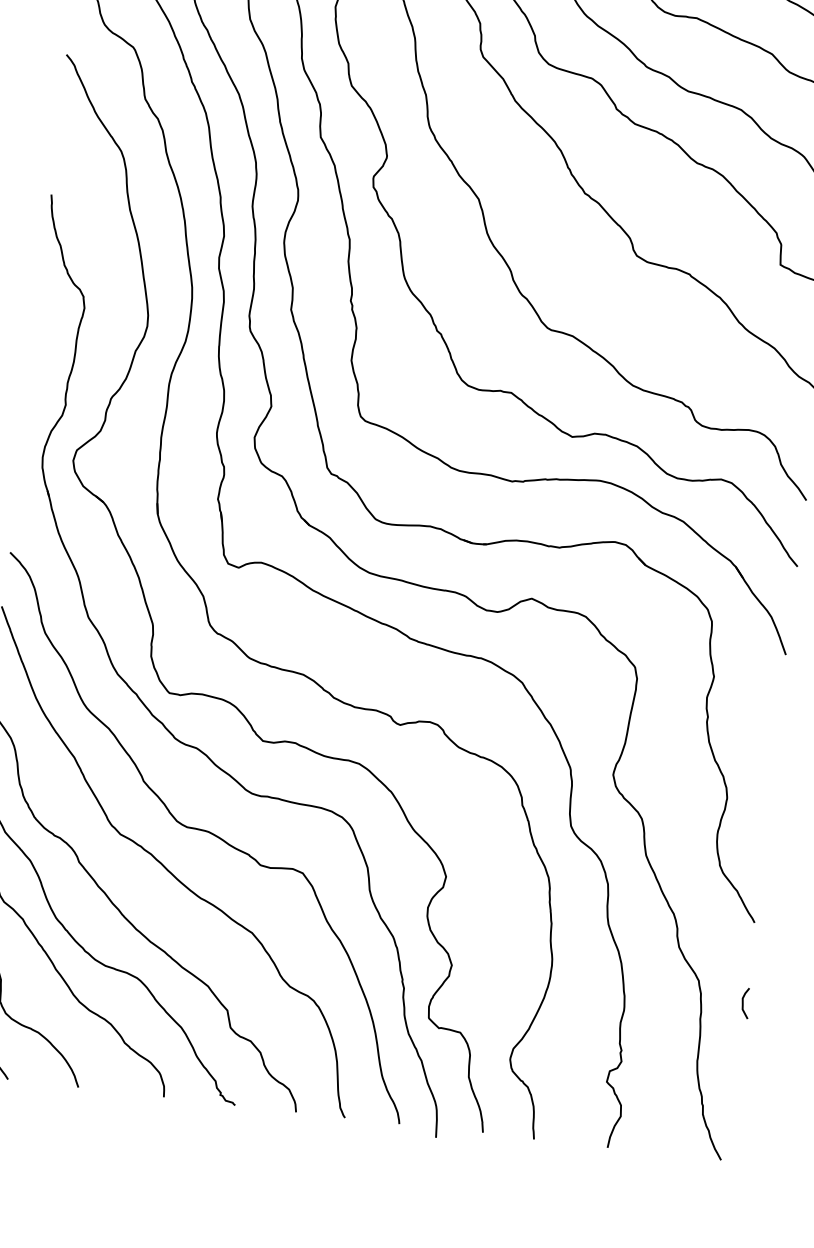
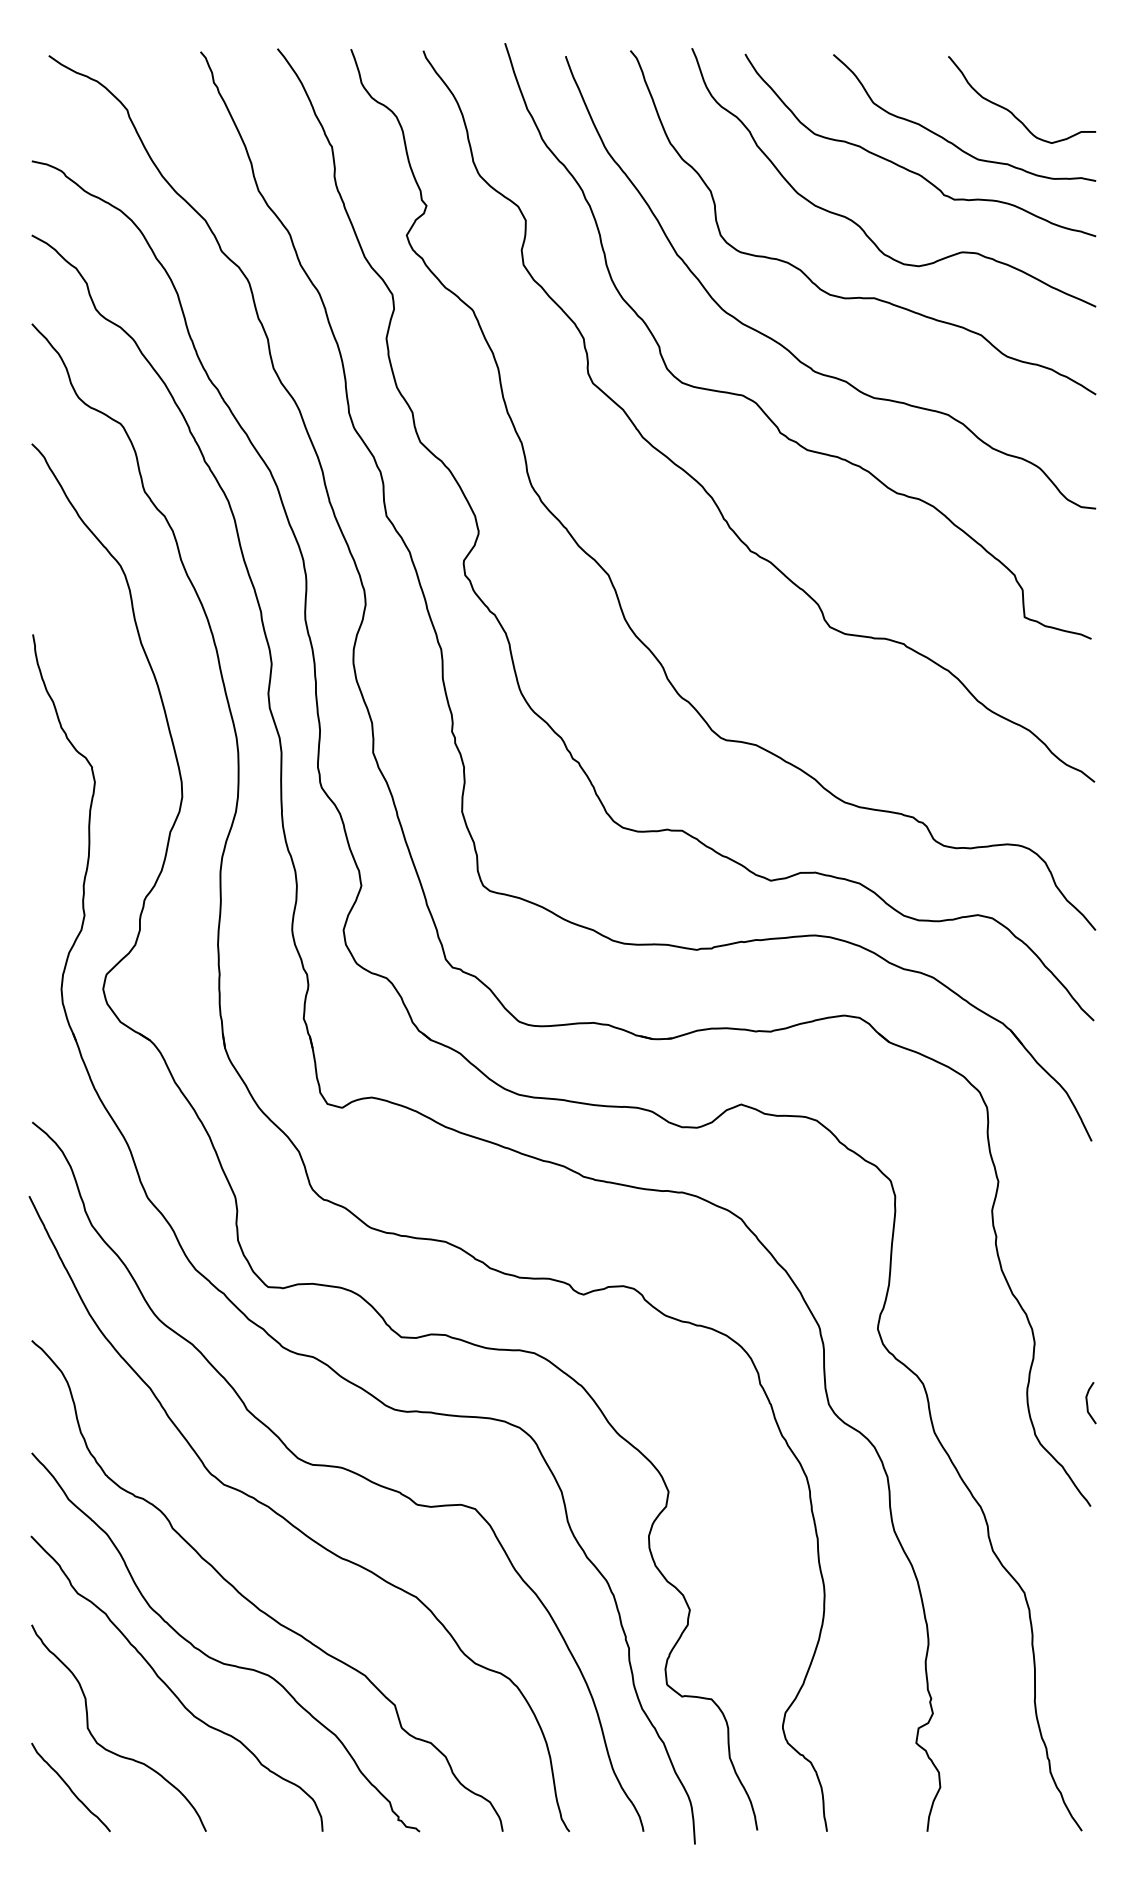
curve: (743, 1004) -> (1088, 1404), moved

